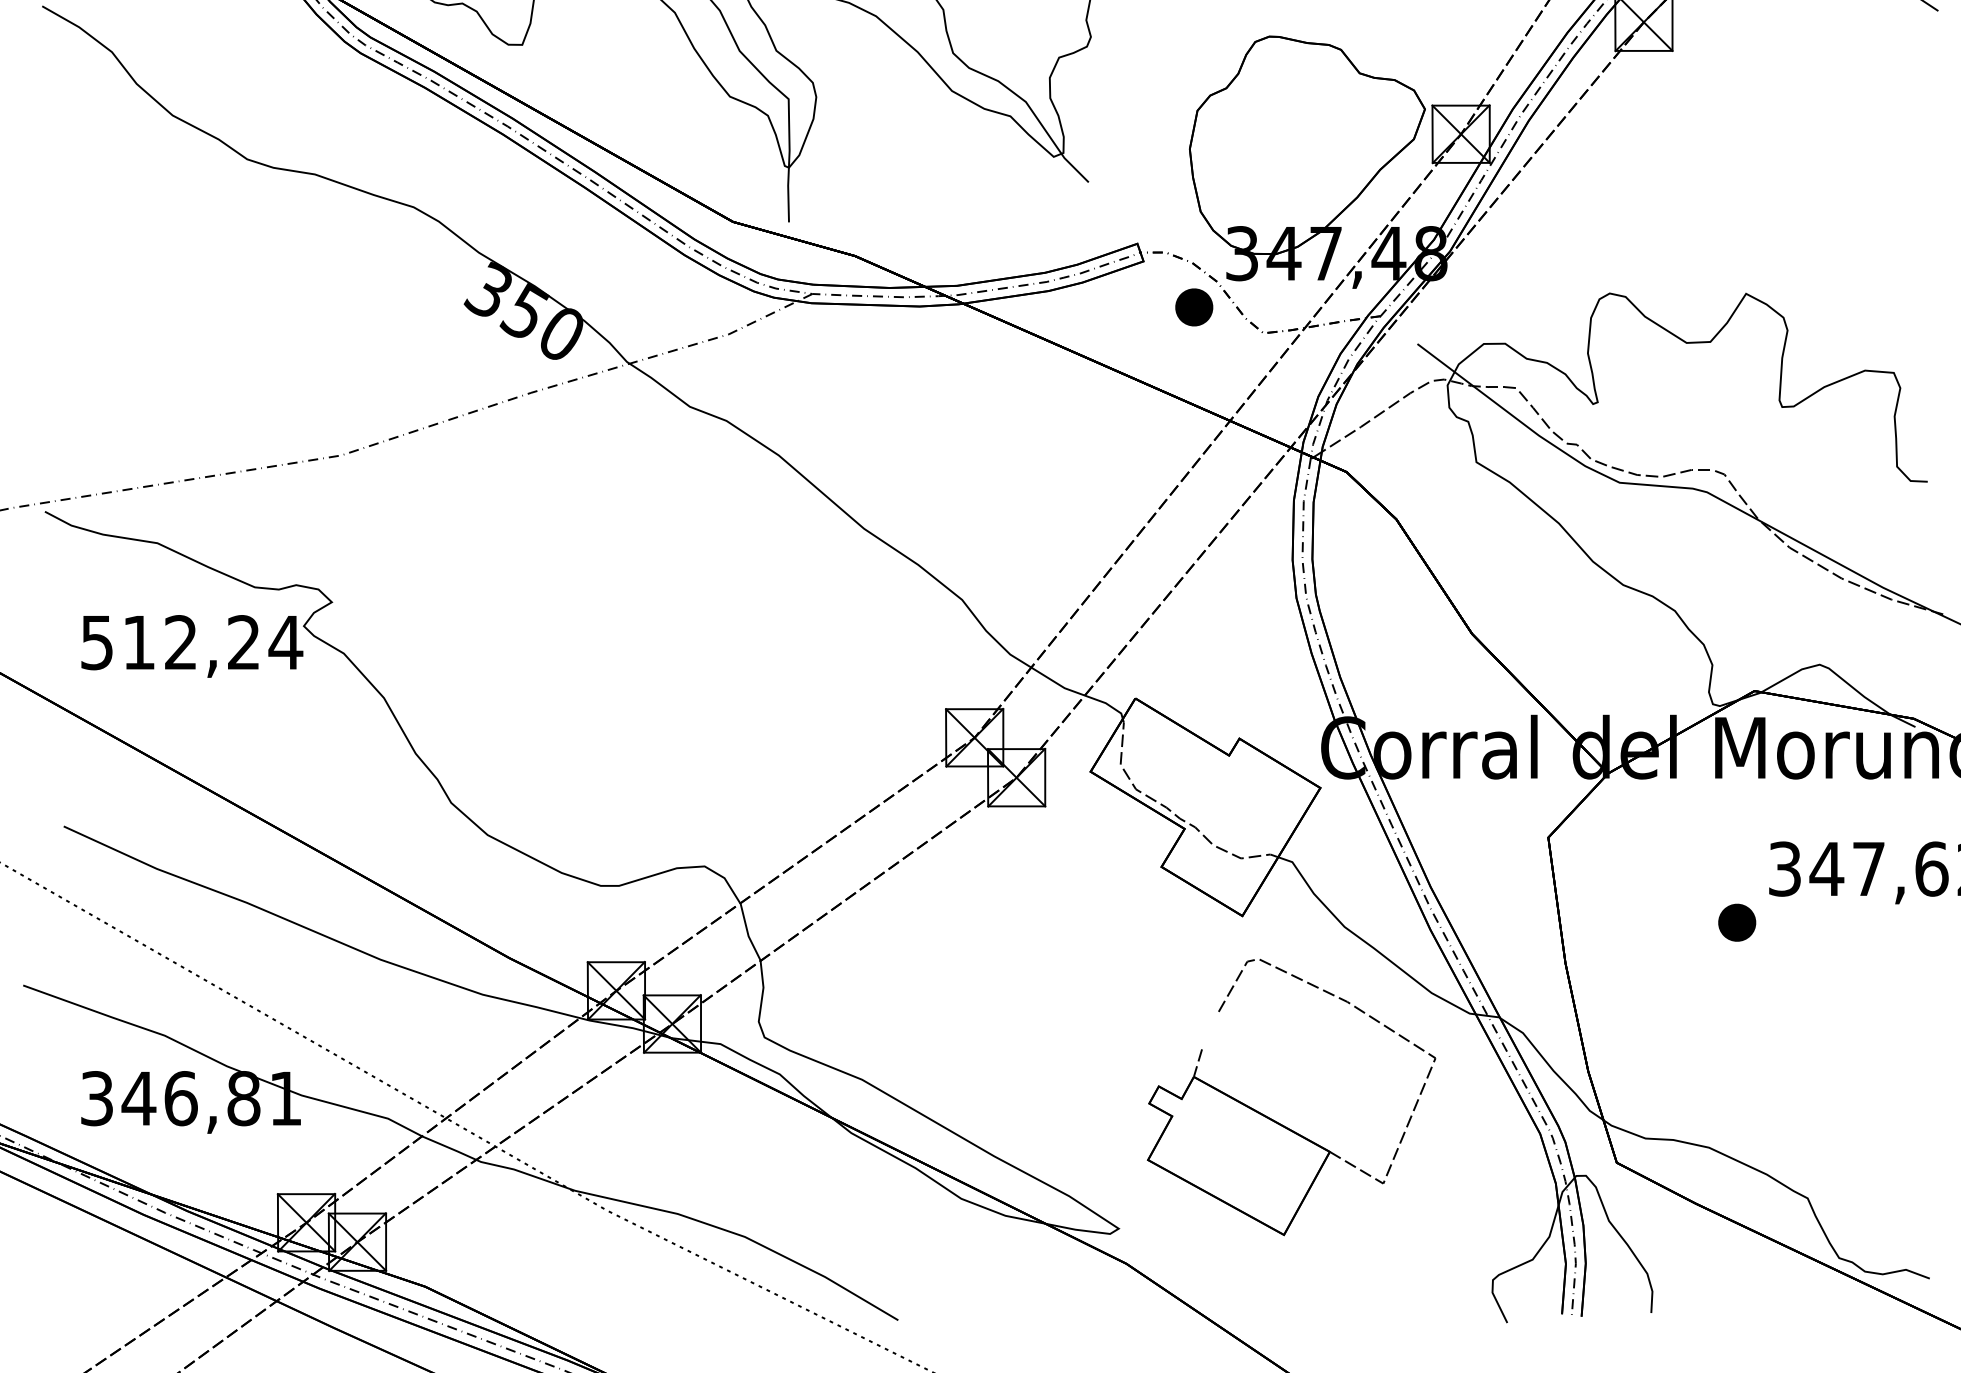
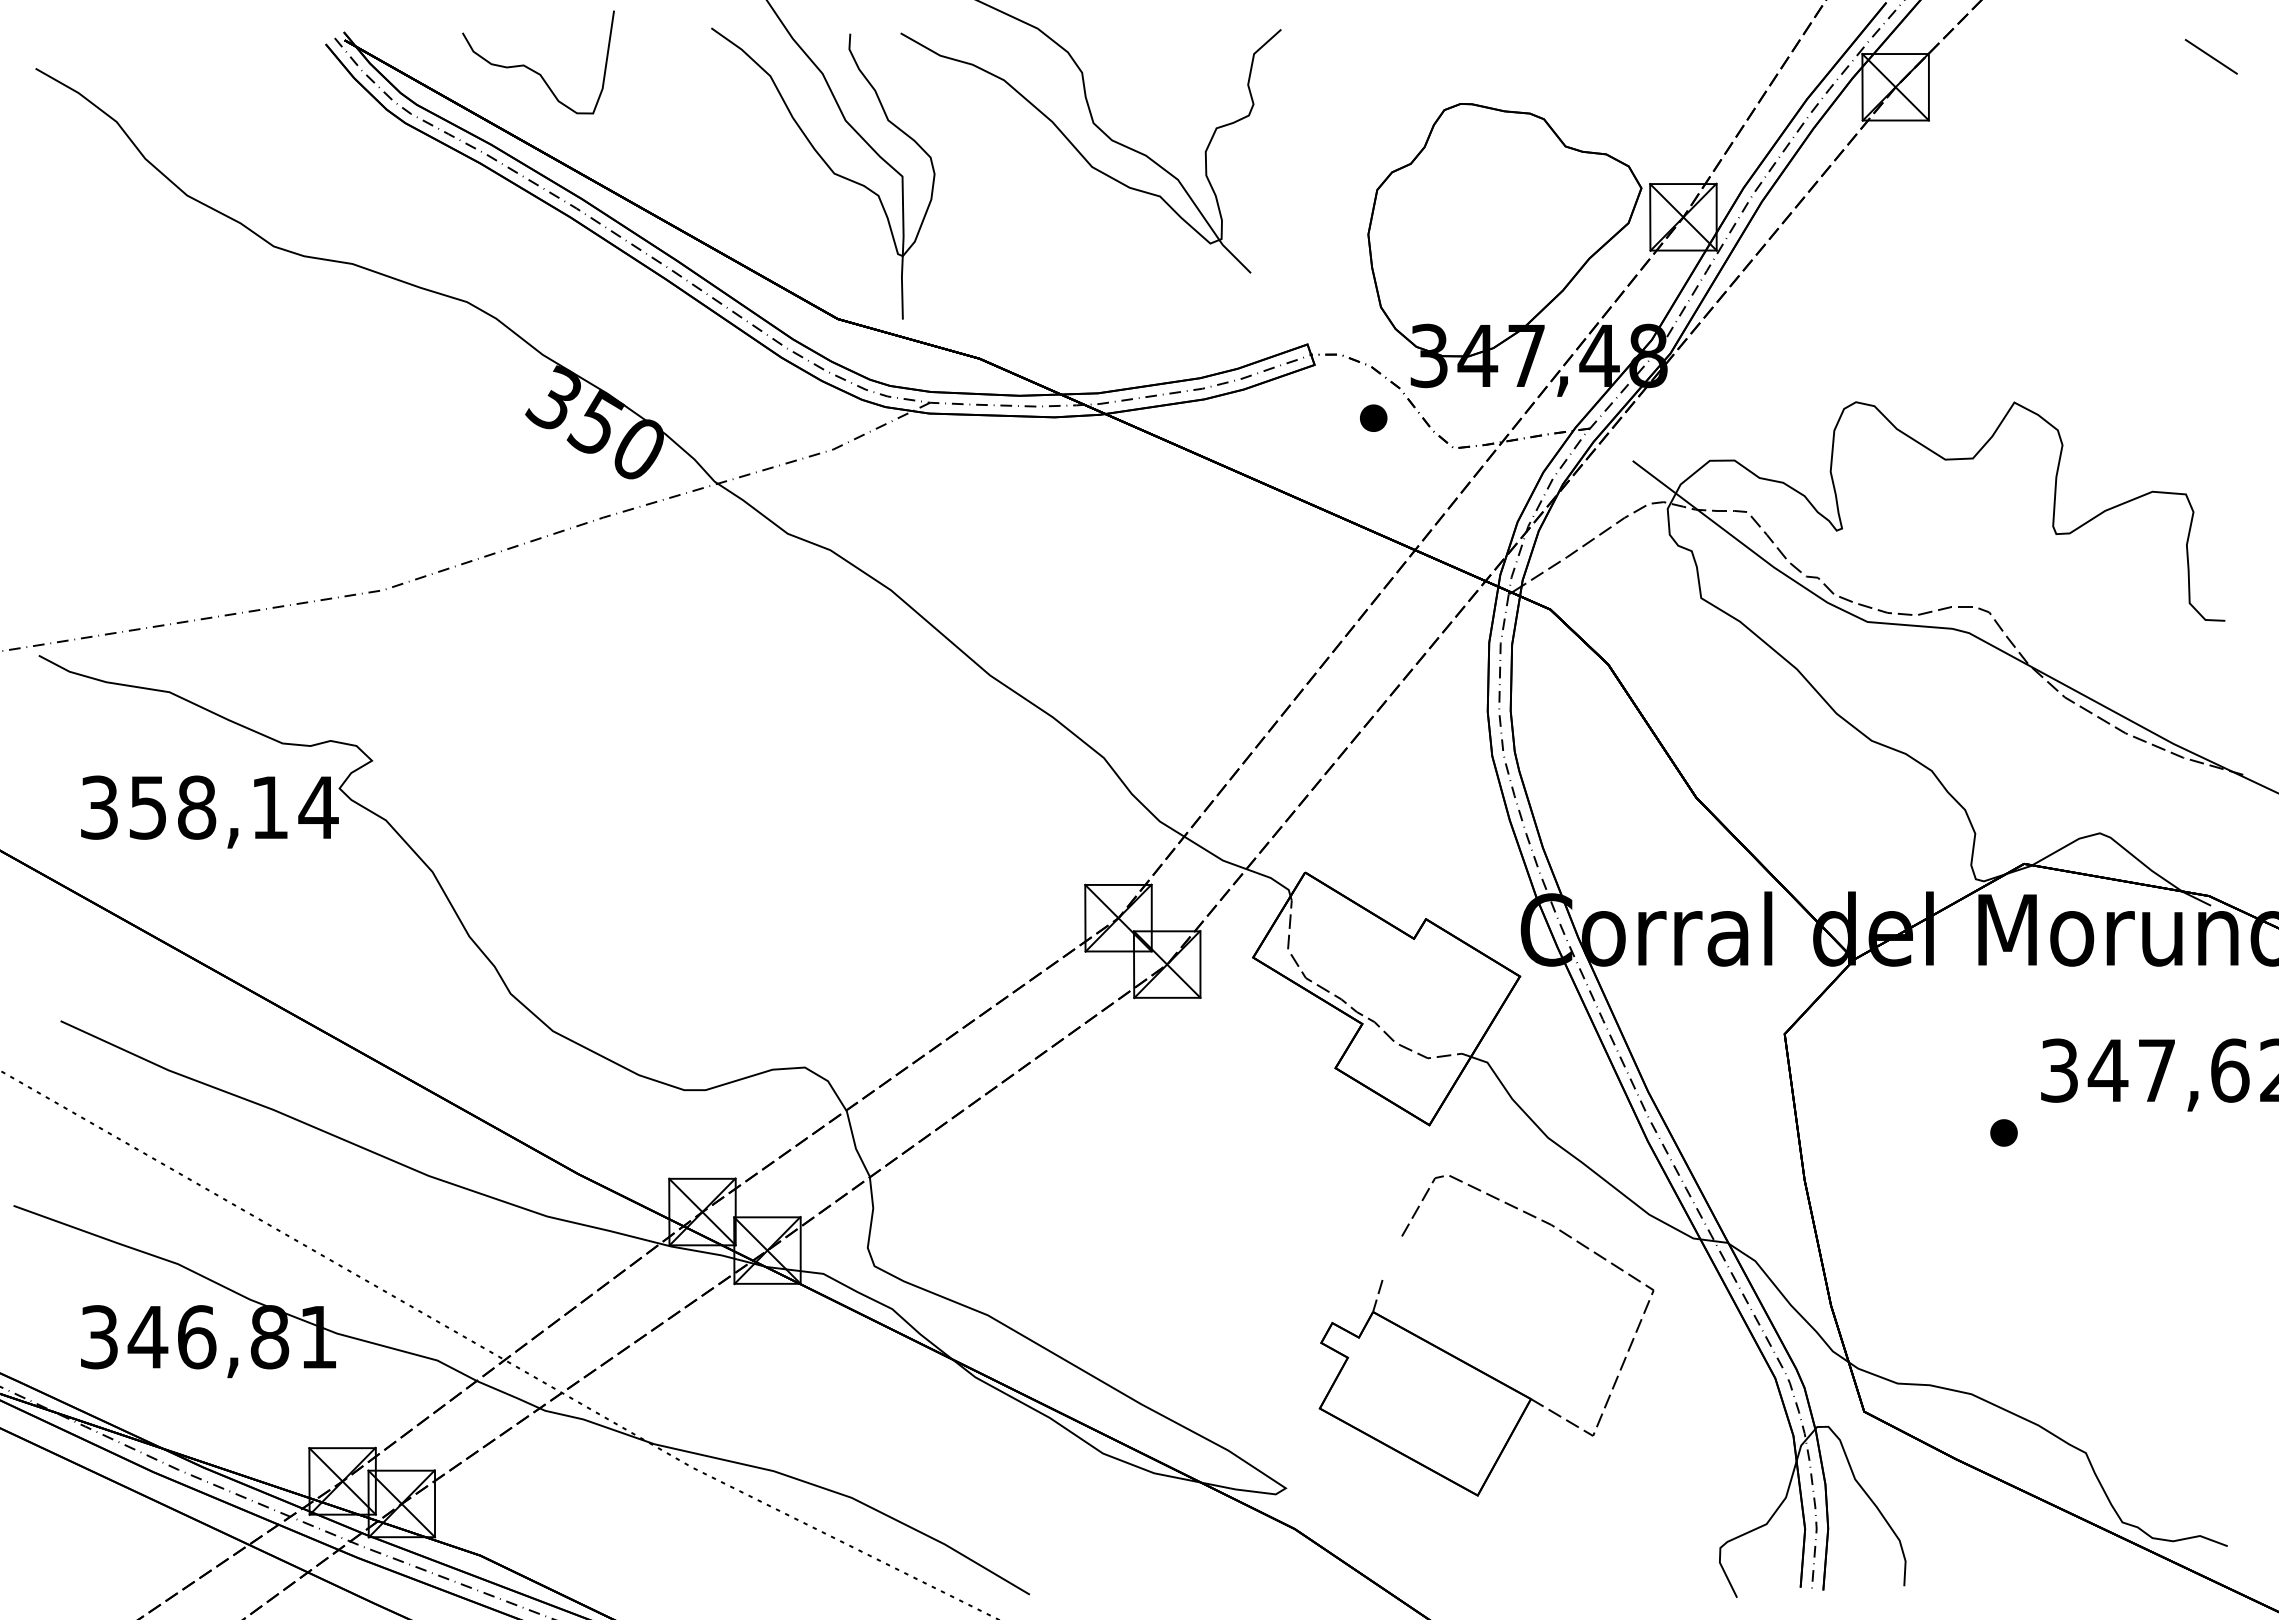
part: (1194, 306) -> (1373, 417), size x0.62
text: (170, 642) -> (184, 807), 512,24 -> 358,14
part: (1736, 922) -> (2003, 1132), size x0.62

